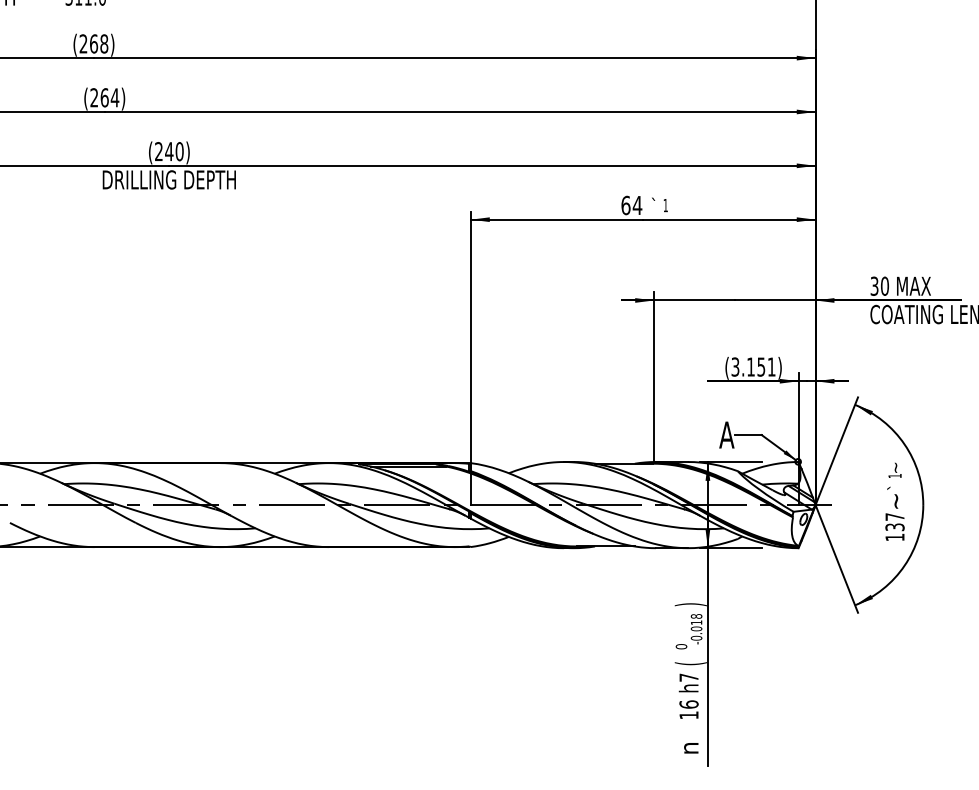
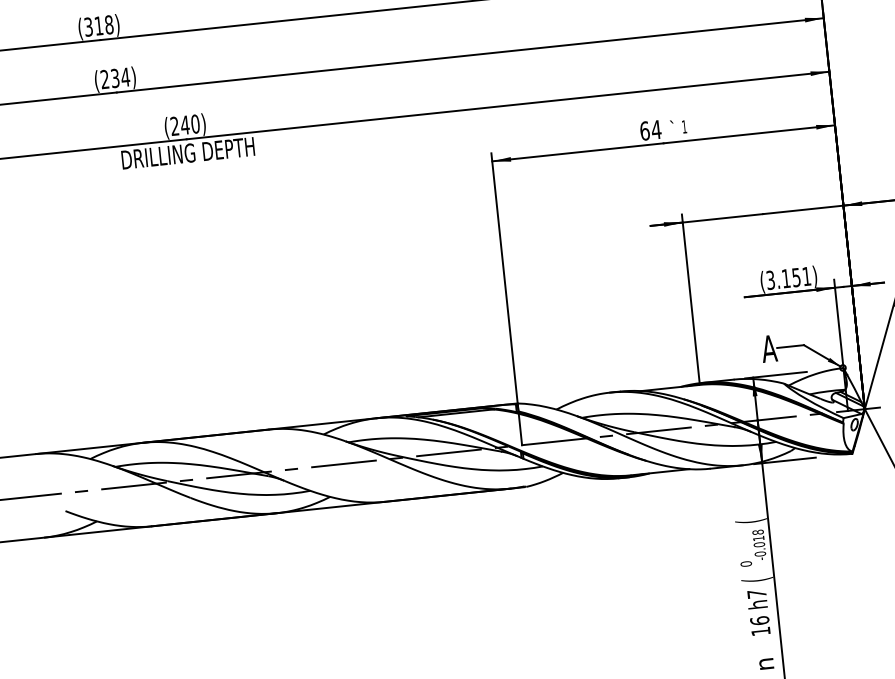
text: (88, 43) -> (93, 26), (268) -> (318)
text: (104, 97) -> (115, 78), (264) -> (234)
text: (690, 604) -> (750, 521), ) -> (

